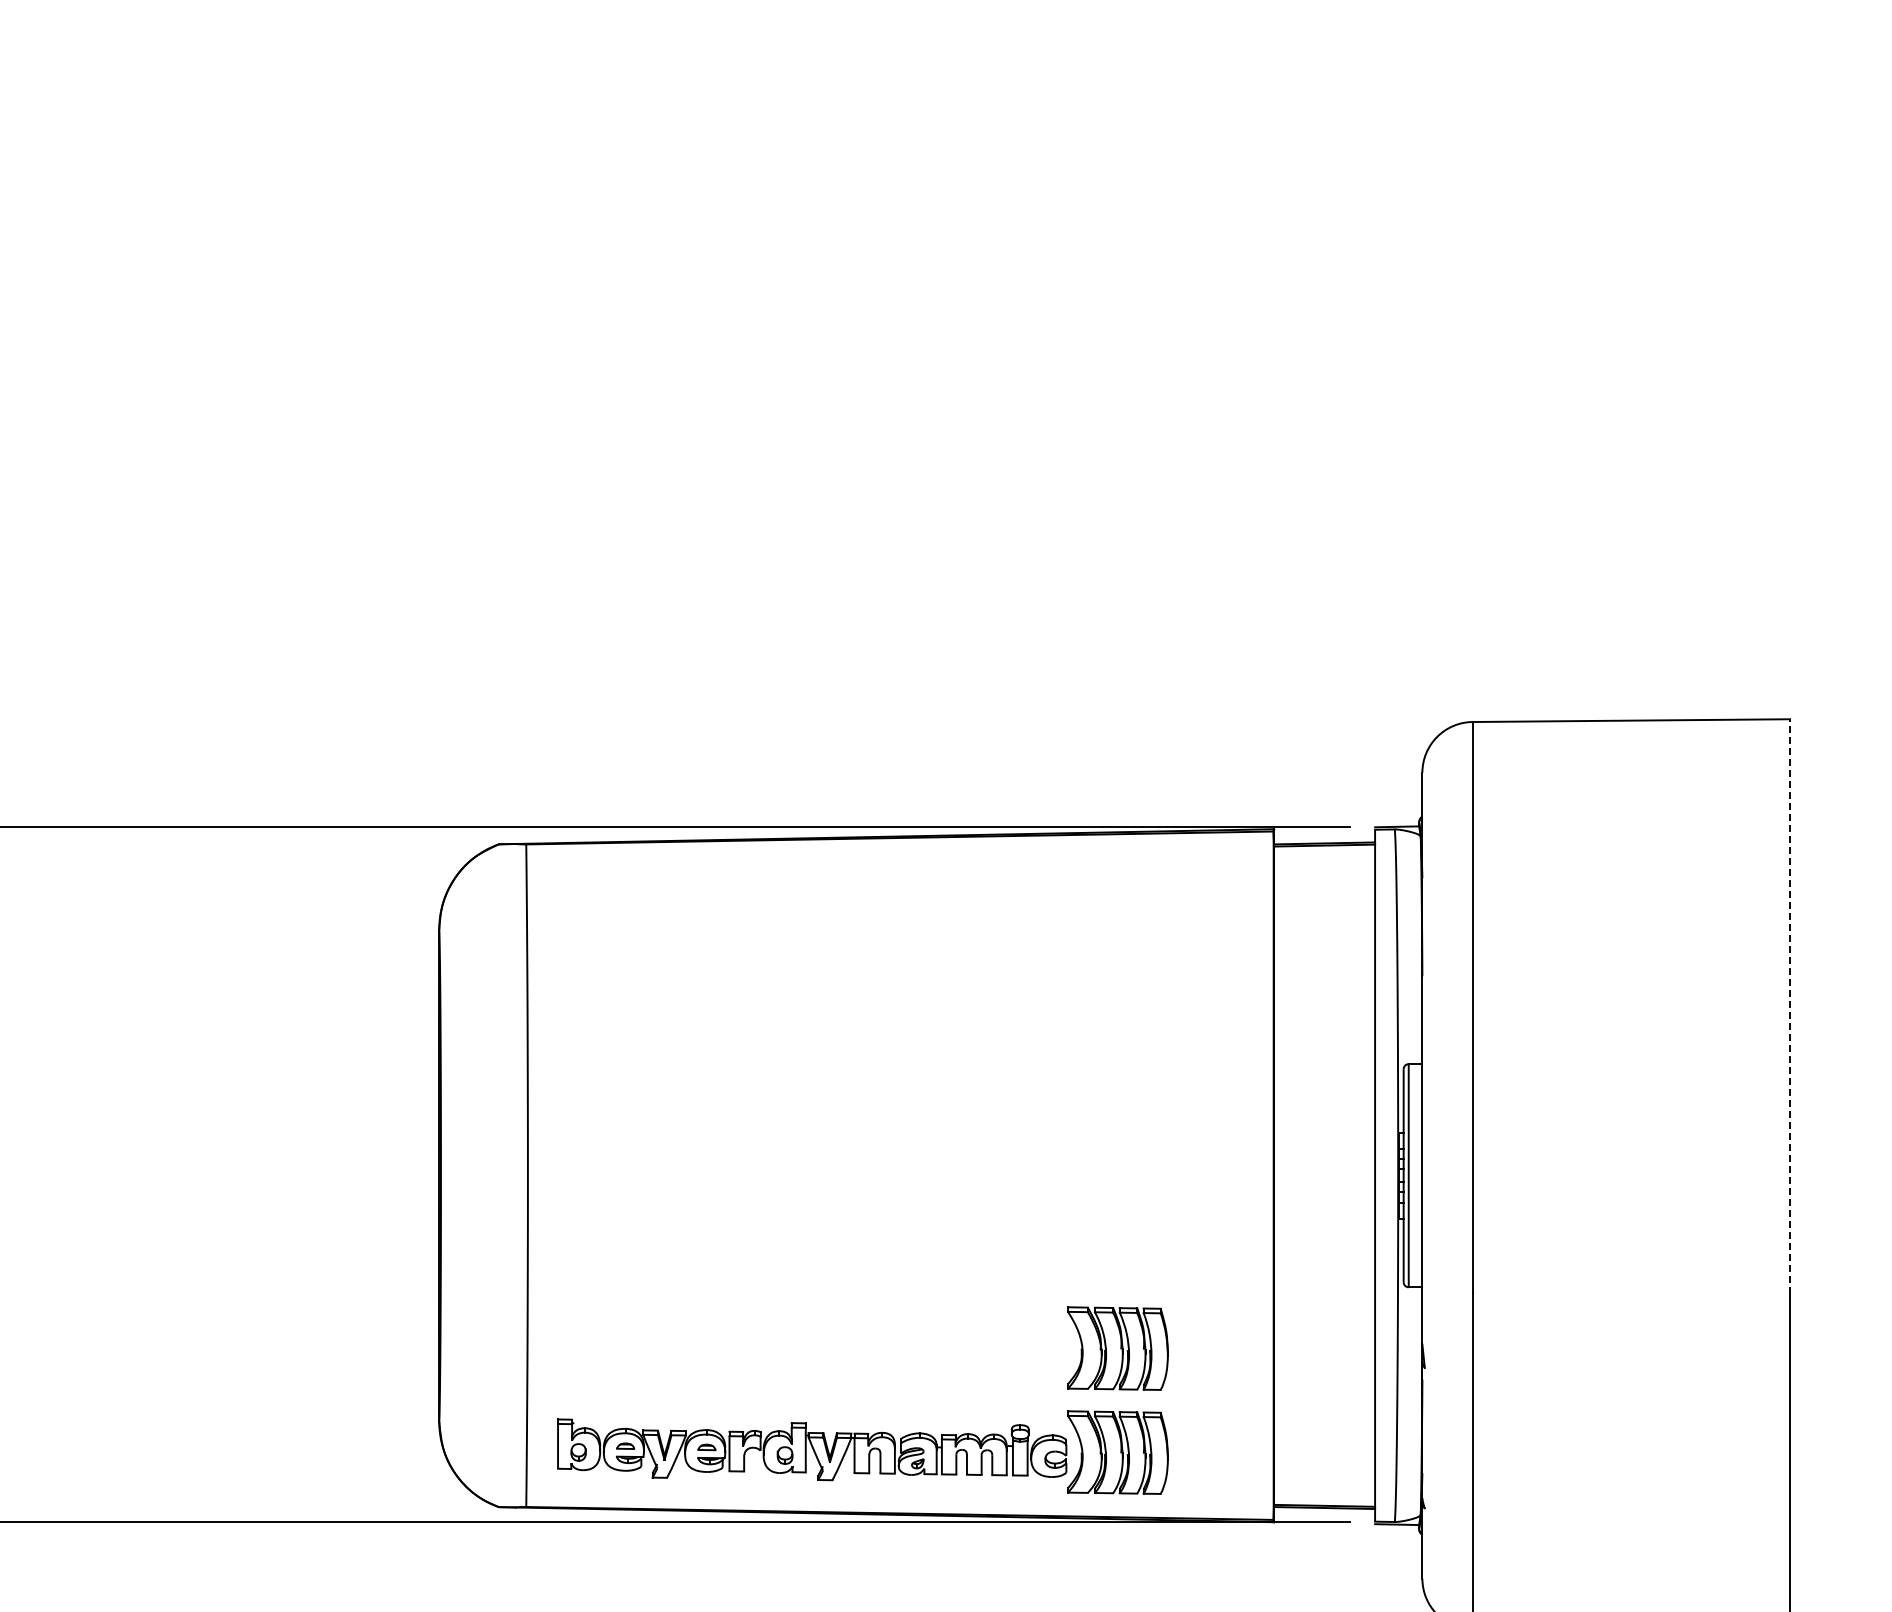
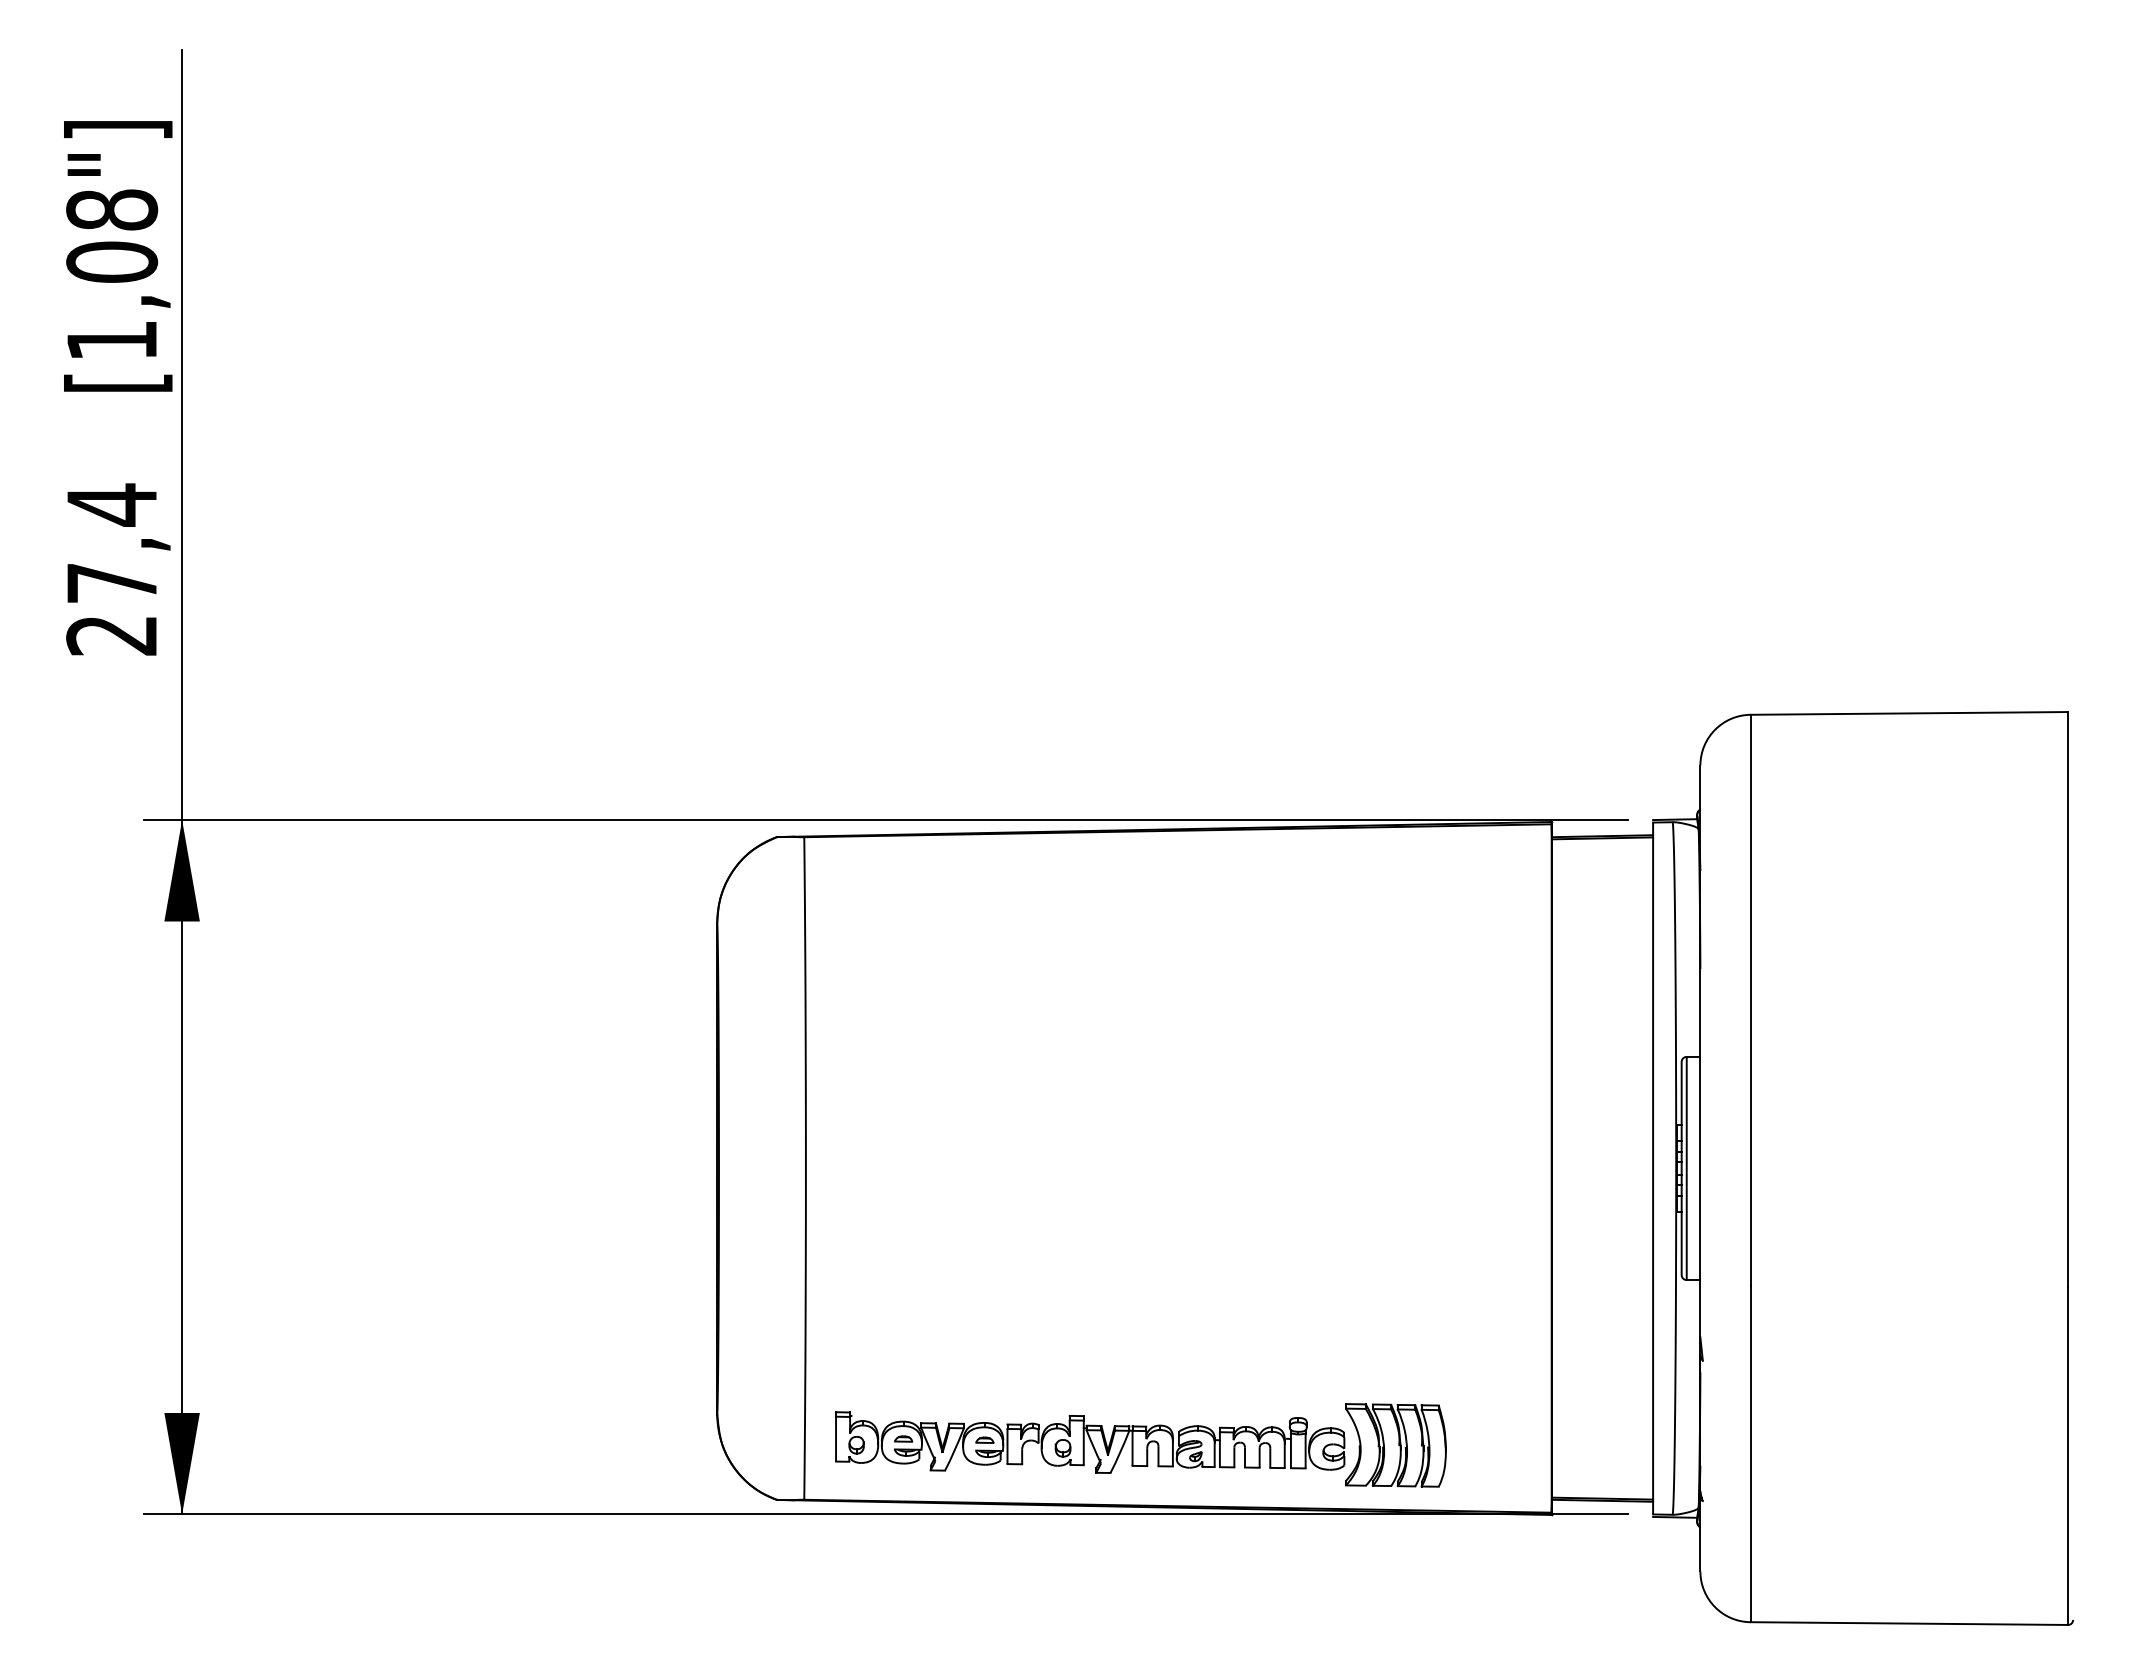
line: (1790, 1005) -> (2068, 998), dashed -> solid
part: (1117, 1348) -> (1395, 1341), removed

